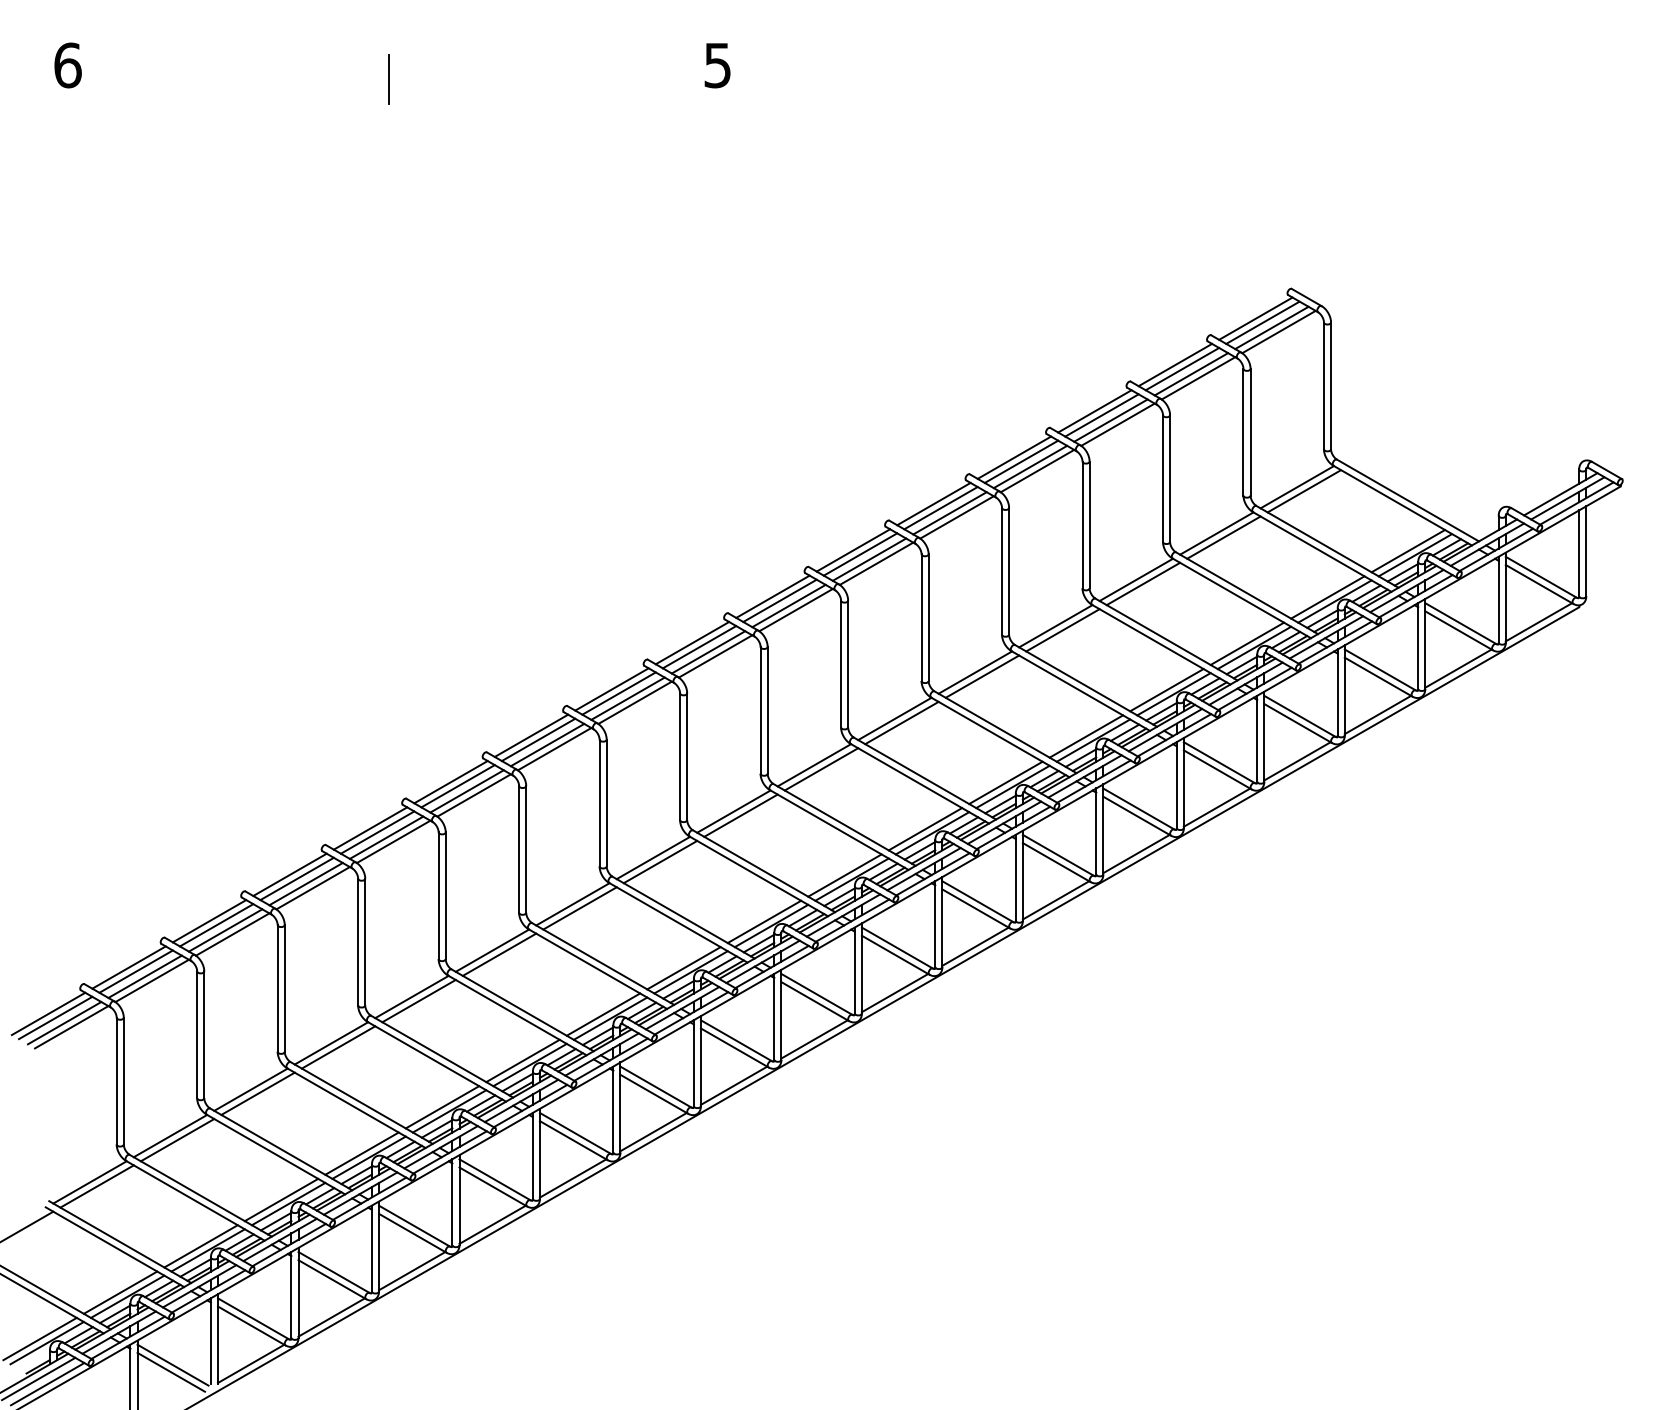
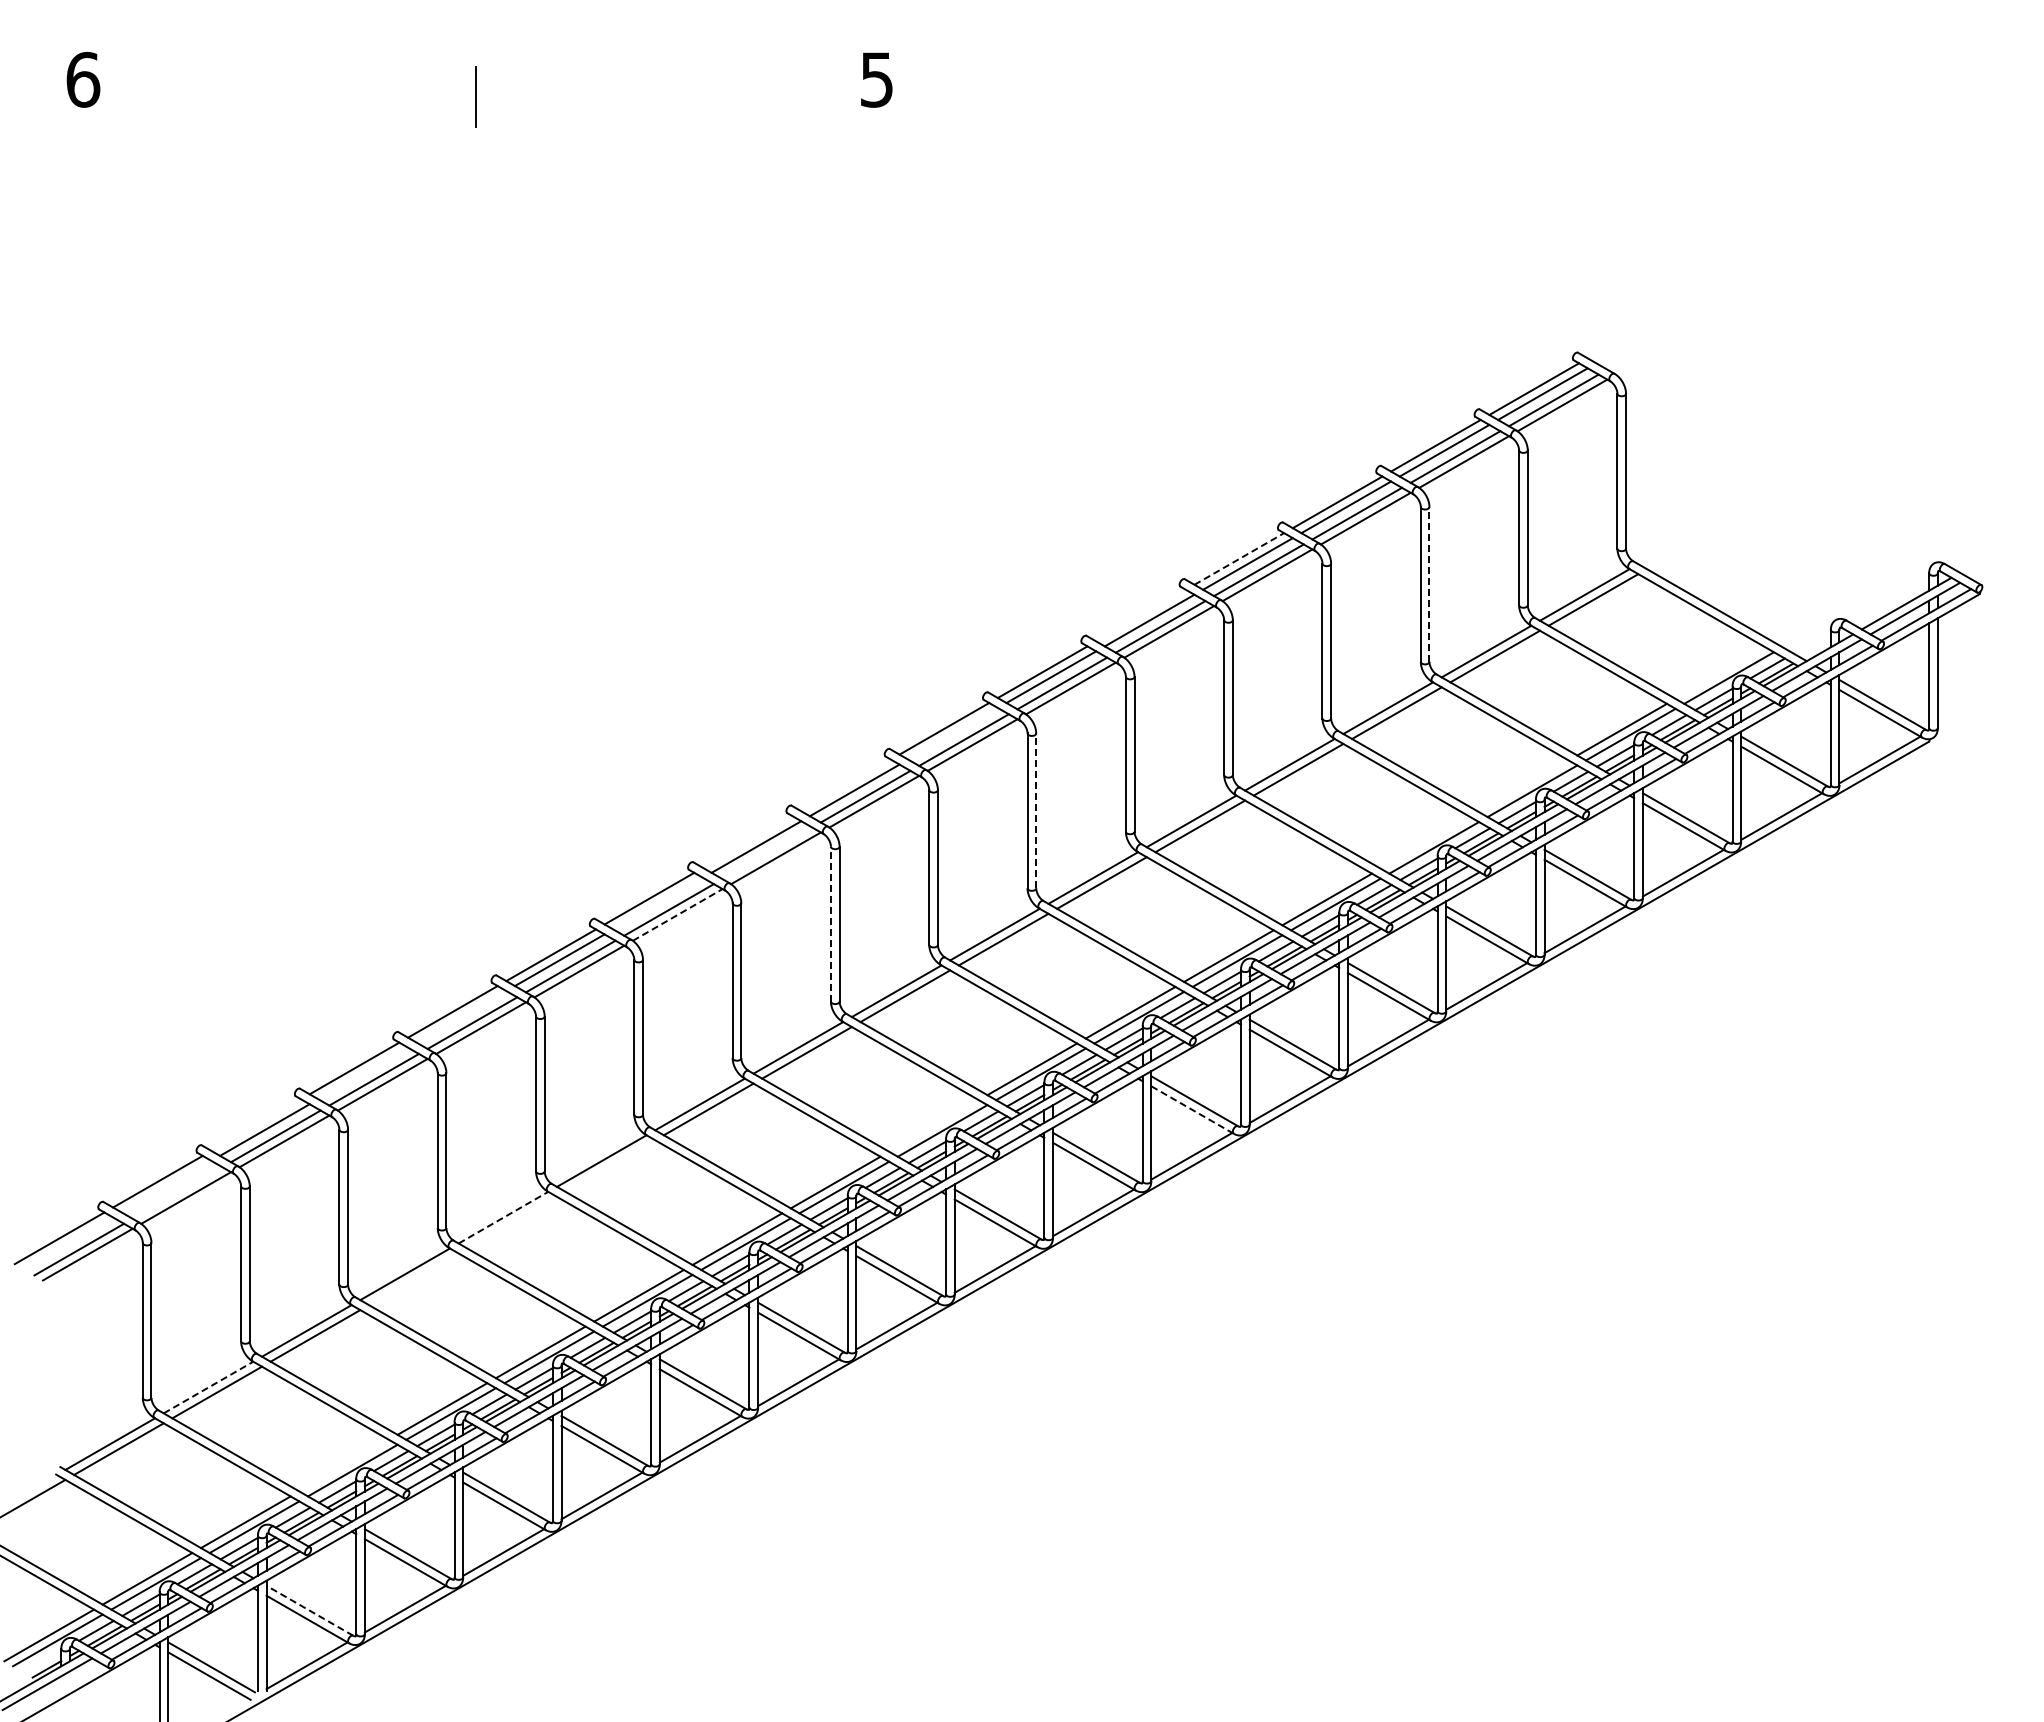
line: (1014, 457) -> (1239, 558), solid -> dashed
line: (1170, 477) -> (1429, 583), solid -> dashed
line: (933, 504) -> (1140, 615), removed
line: (1408, 550) -> (1720, 672), removed
line: (779, 600) -> (952, 733), removed
line: (691, 643) -> (845, 785), removed
line: (1247, 644) -> (1523, 786), removed
line: (848, 663) -> (1036, 810), solid -> dashed
line: (611, 689) -> (747, 841), removed
line: (1166, 689) -> (1425, 842), removed
line: (628, 698) -> (767, 853), removed
line: (538, 739) -> (657, 903), removed
line: (554, 748) -> (677, 914), solid -> dashed
line: (679, 756) -> (830, 923), solid -> dashed
line: (377, 832) -> (461, 1016), removed
line: (297, 878) -> (363, 1073), removed
line: (976, 909) -> (1192, 1110), solid -> dashed
line: (209, 920) -> (256, 1124), removed
line: (764, 921) -> (933, 1125), removed
line: (499, 954) -> (610, 1165), removed
line: (136, 971) -> (166, 1186), removed
line: (145, 976) -> (177, 1192), removed
line: (412, 996) -> (503, 1217), solid -> dashed
line: (418, 1000) -> (511, 1222), removed
line: (55, 1018) -> (68, 1243), removed
line: (338, 1047) -> (413, 1279), removed
line: (170, 1136) -> (208, 1387), solid -> dashed
line: (281, 1199) -> (343, 1465), removed
line: (253, 1318) -> (309, 1610), solid -> dashed
line: (47, 1384) -> (58, 1690), removed

